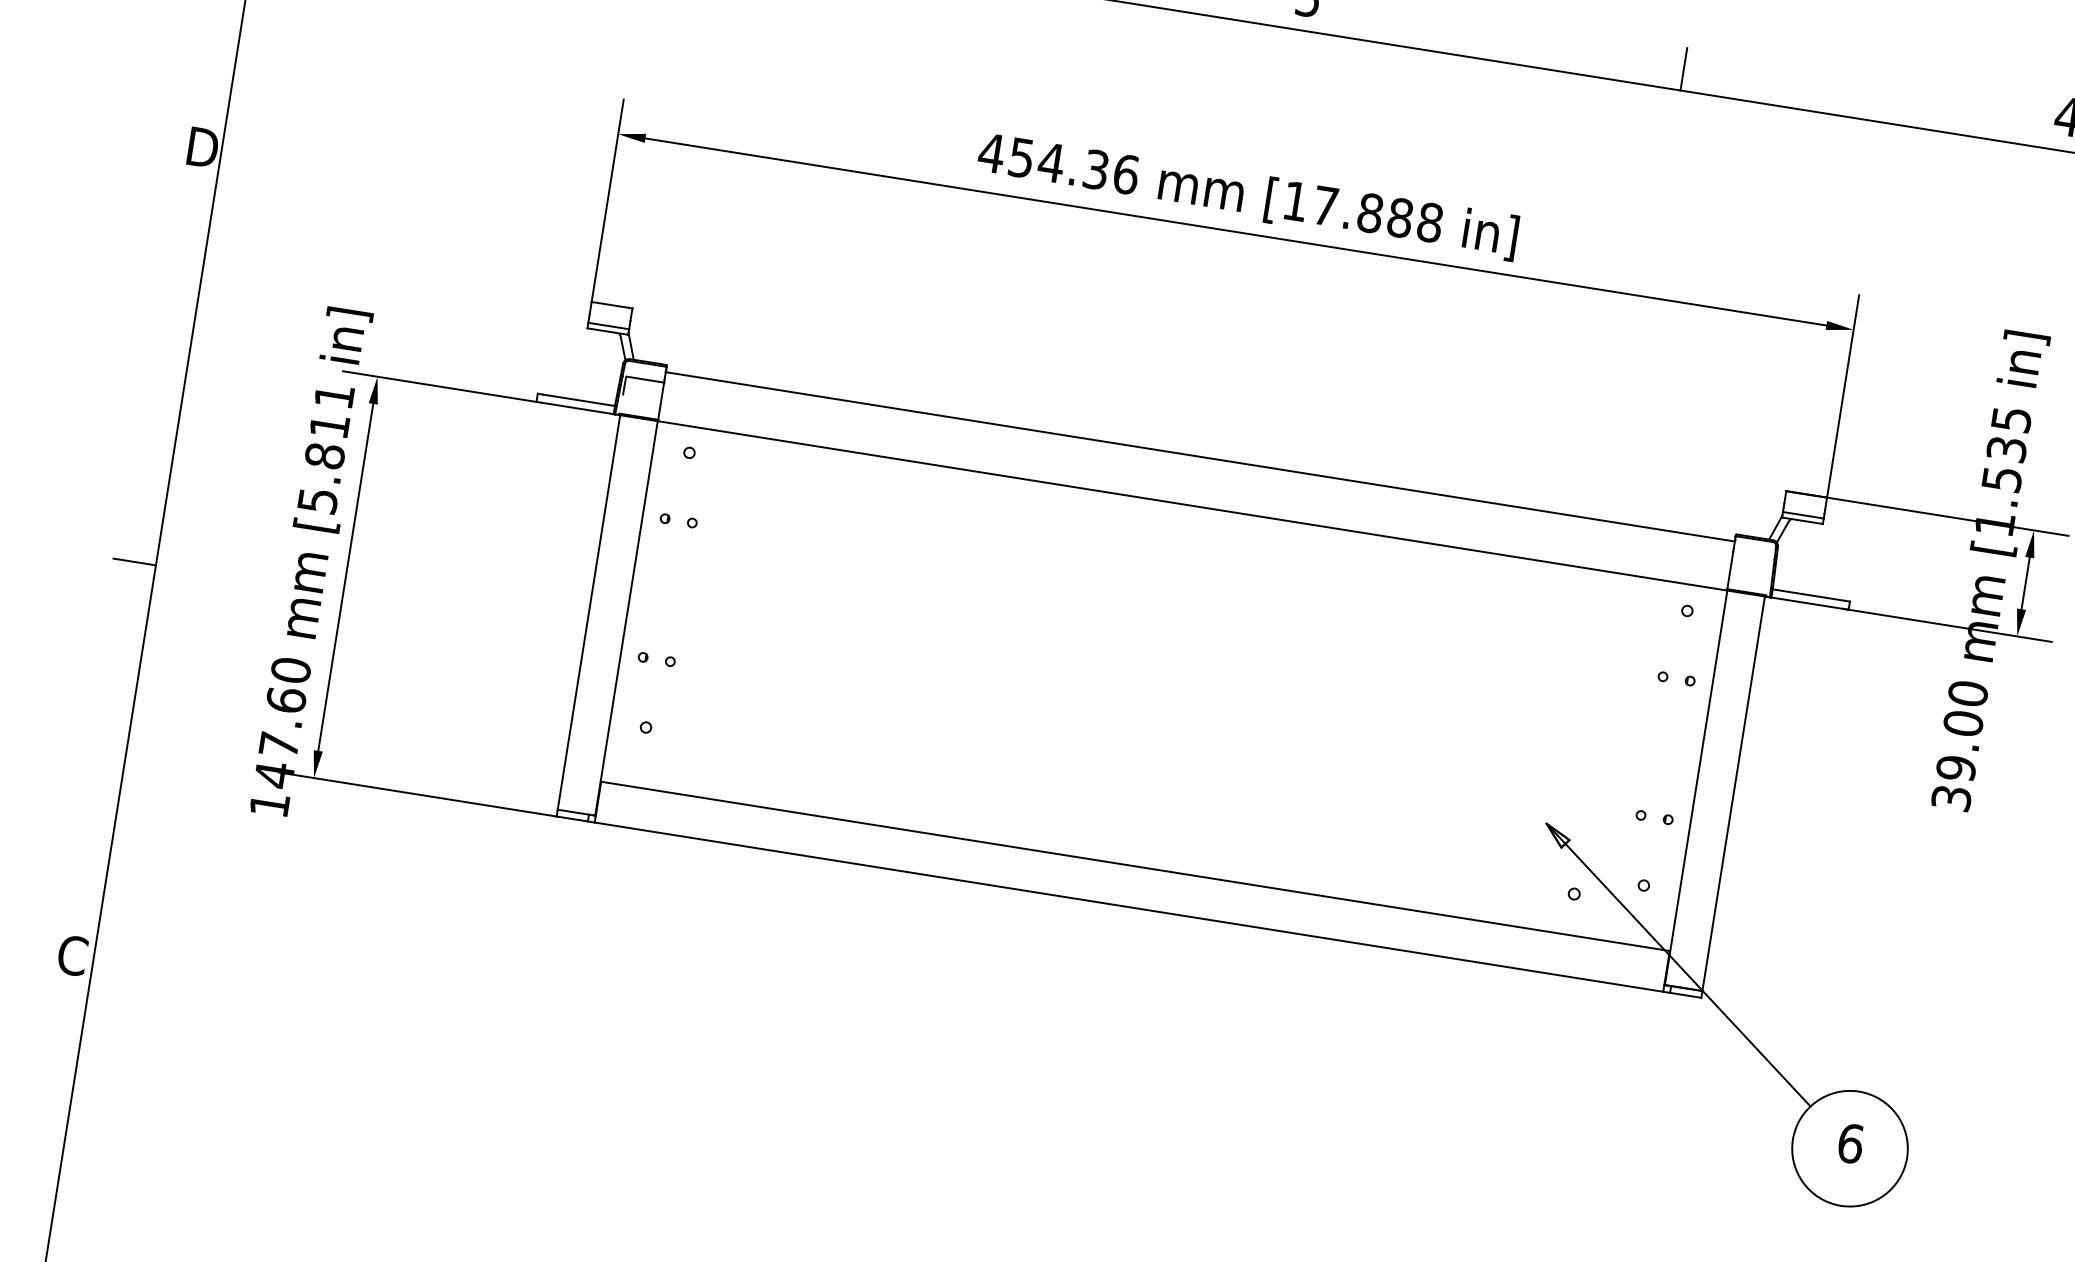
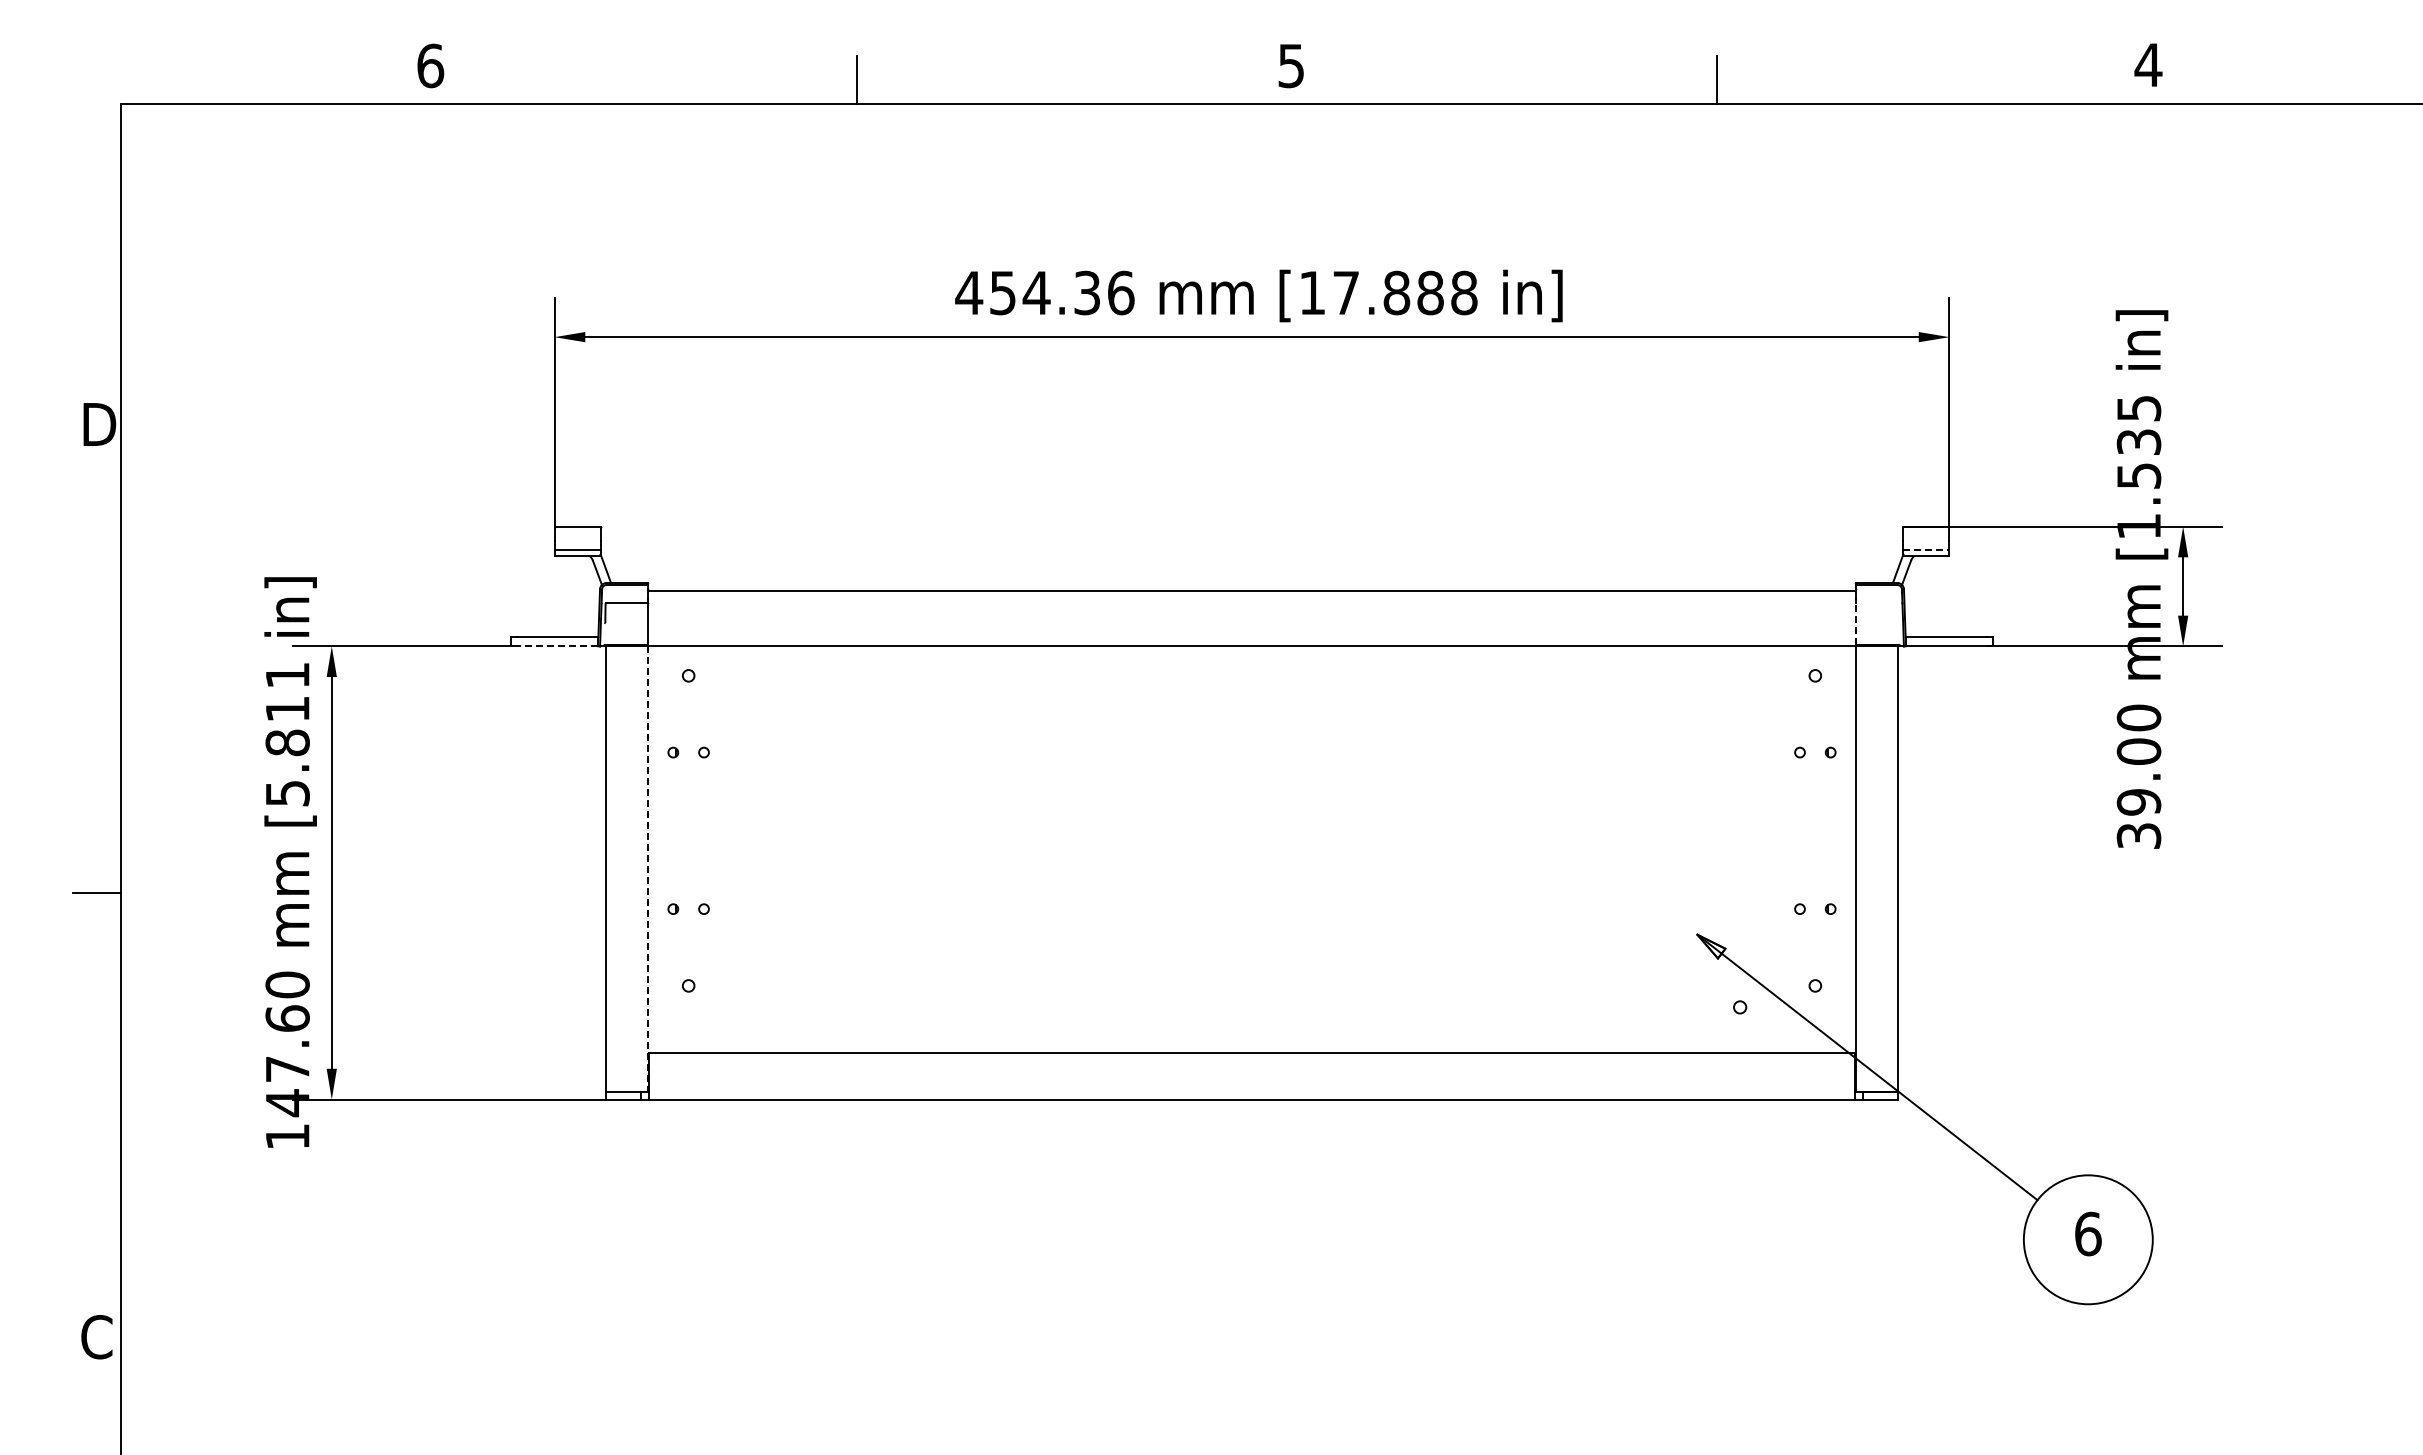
line: (577, 408) -> (557, 646), solid -> dashed
line: (1803, 515) -> (1926, 550), solid -> dashed
line: (1730, 571) -> (1855, 624), solid -> dashed
line: (626, 618) -> (648, 869), solid -> dashed

